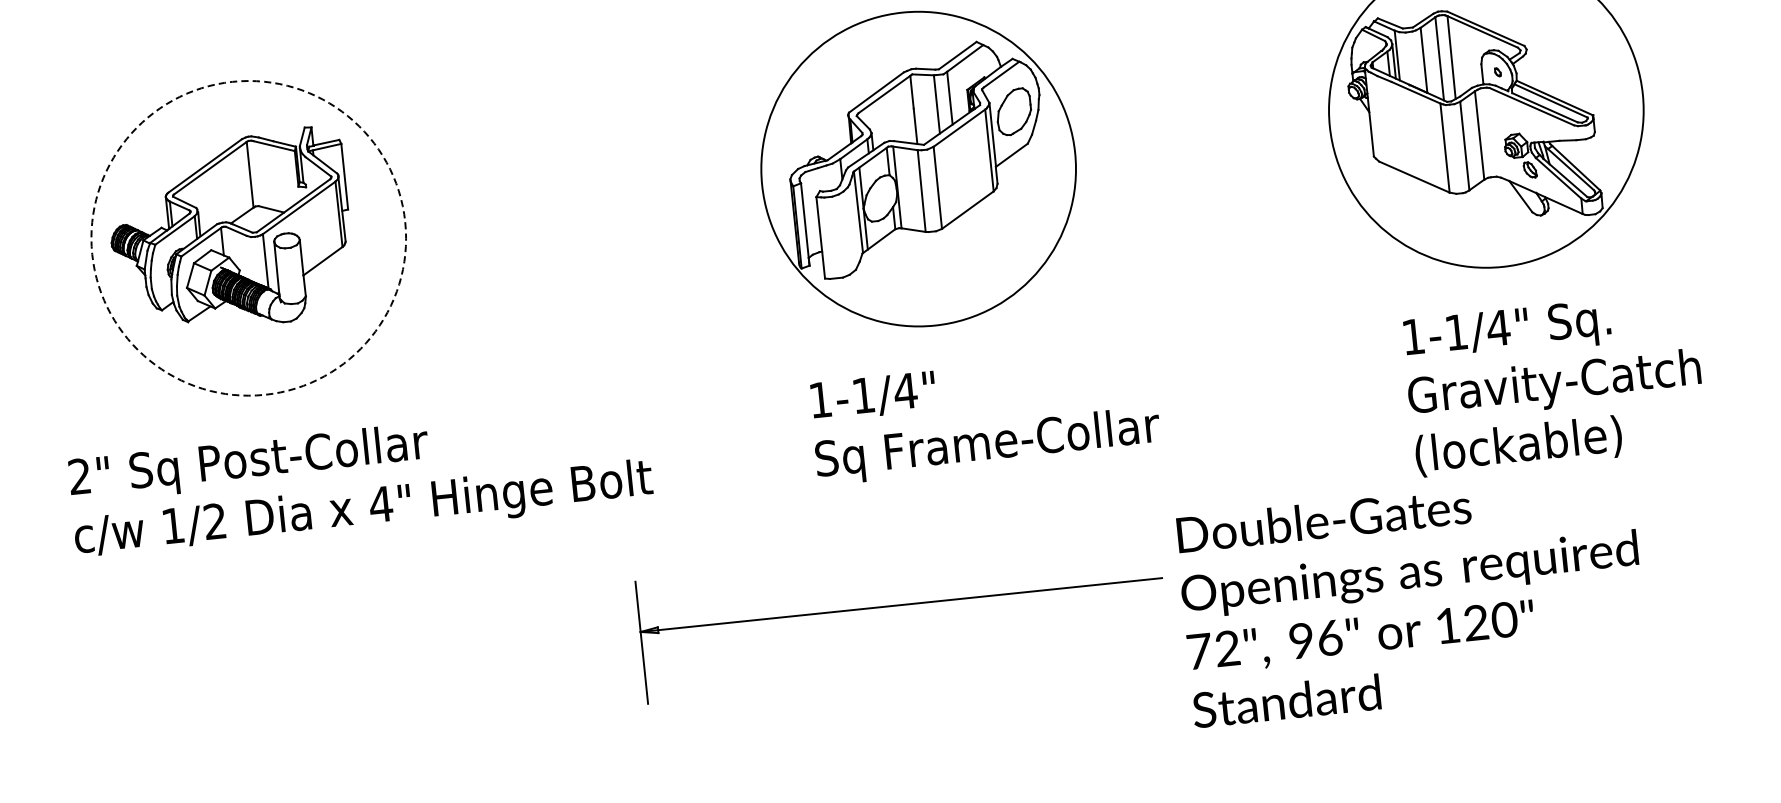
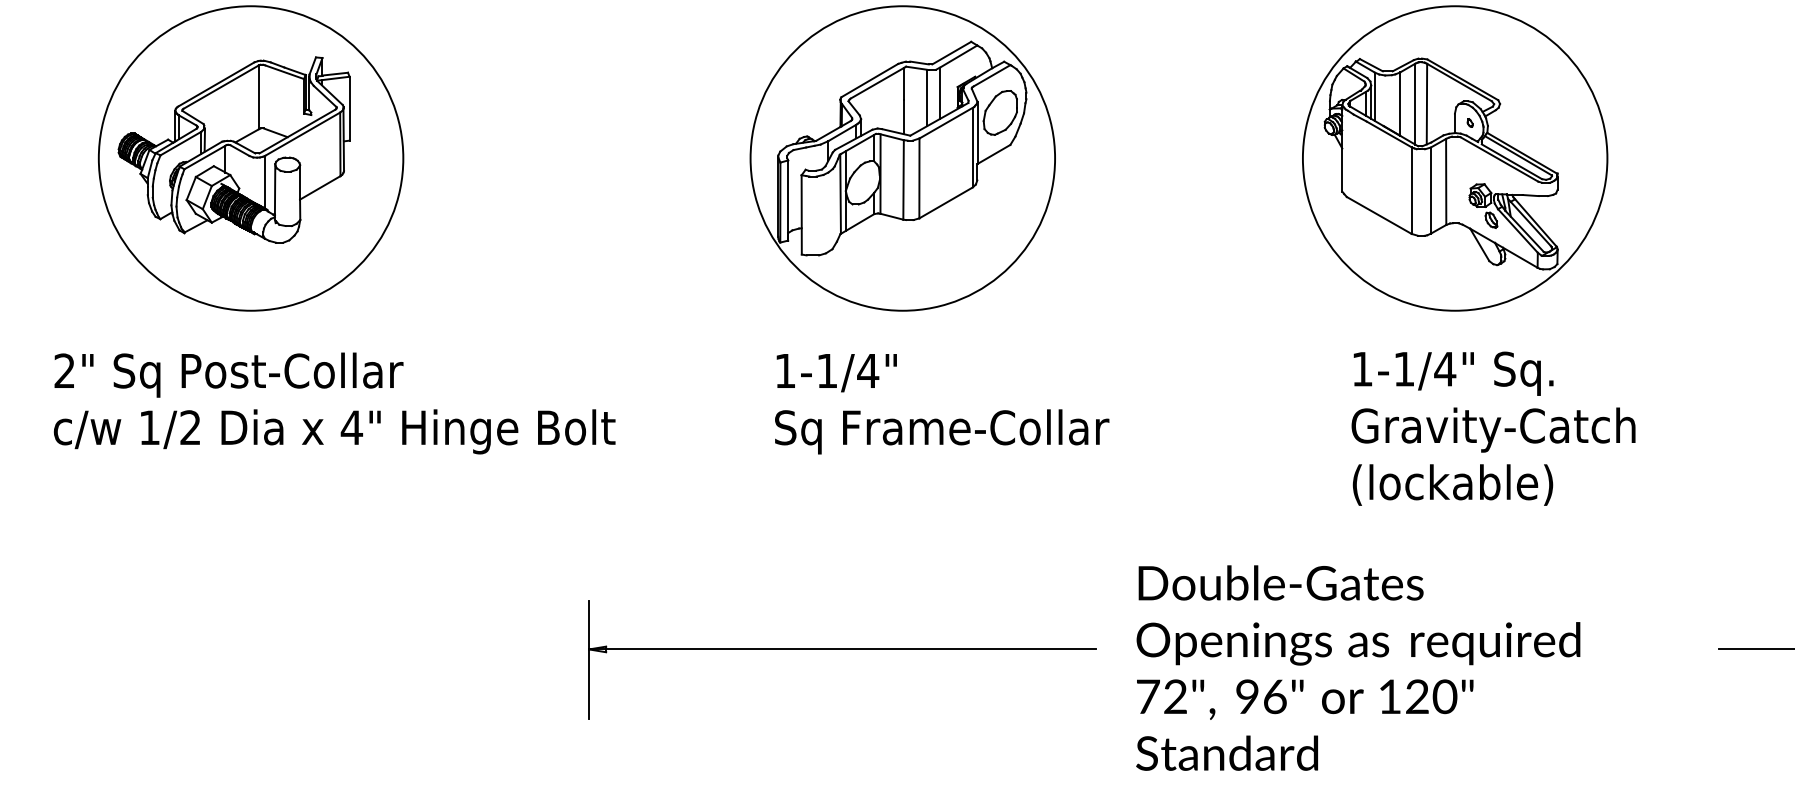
circle: (248, 238) -> (250, 158), dashed -> solid
text: (1412, 599) -> (1358, 667), moved
part: (901, 605) -> (842, 649), moved

